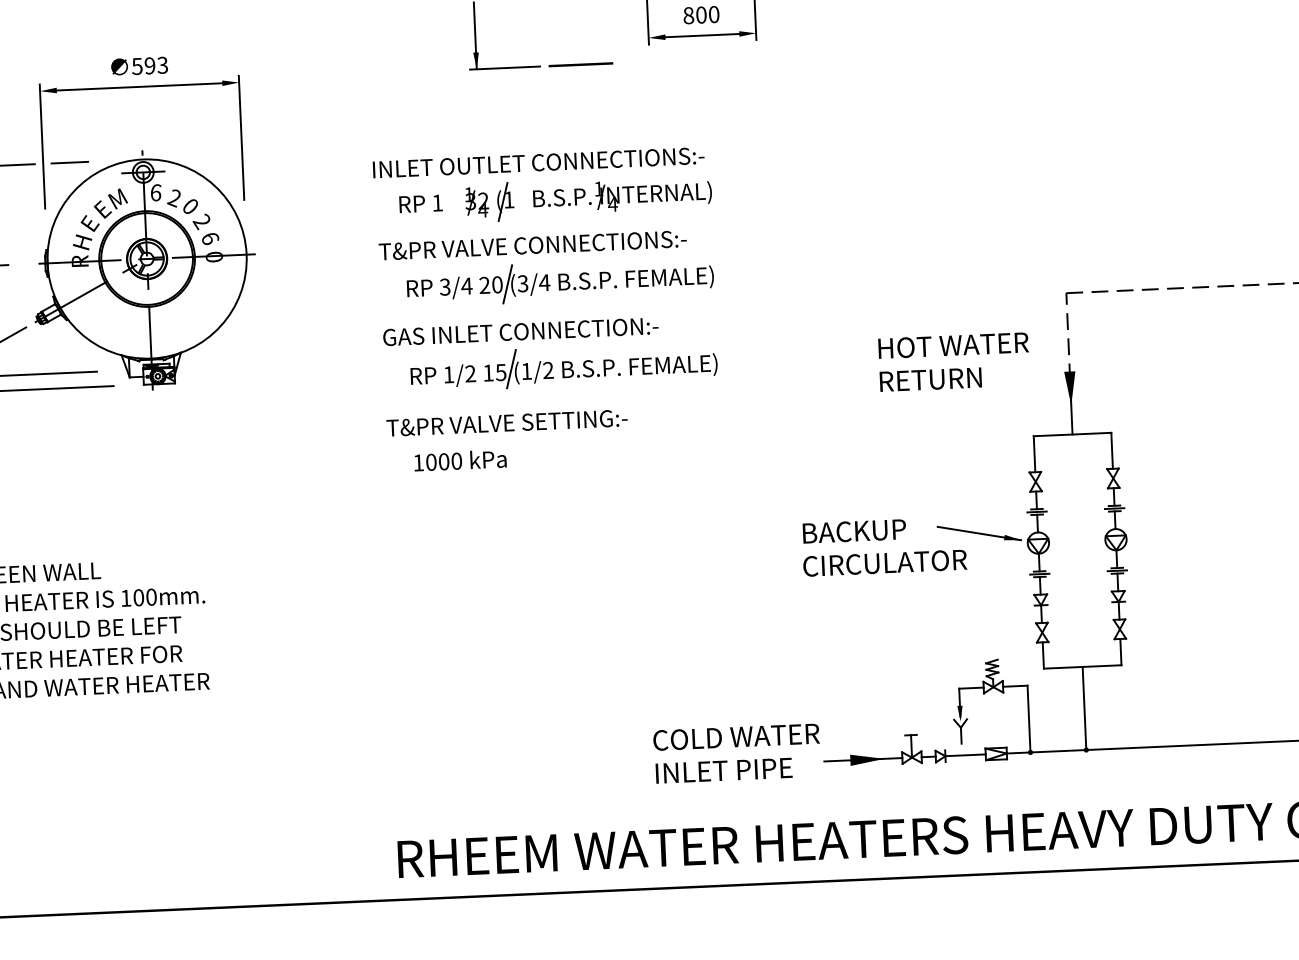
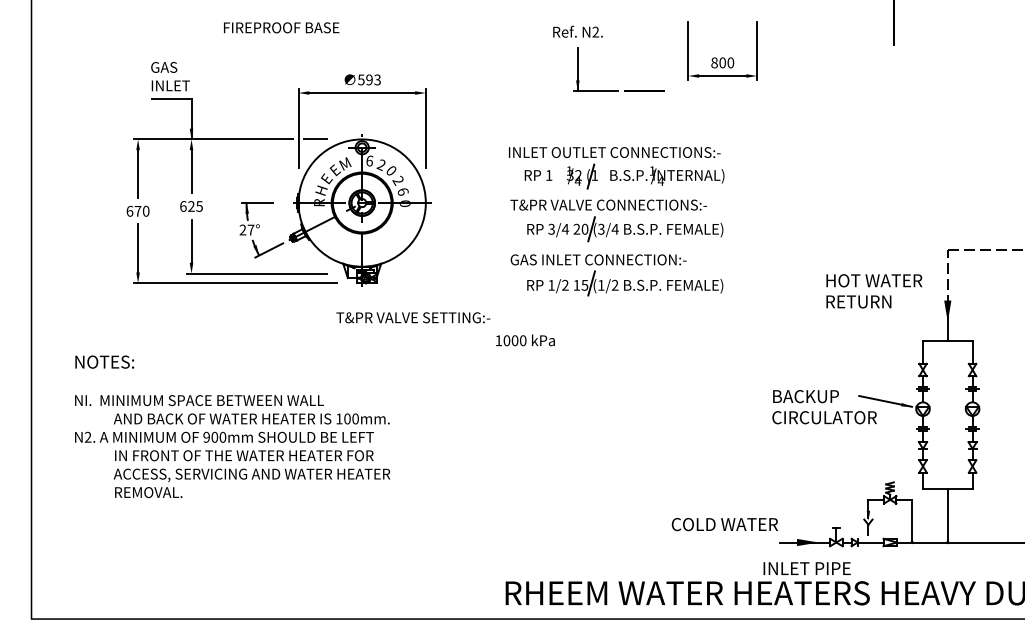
text: (507, 422) -> (413, 317), moved
text: (460, 460) -> (525, 340), moved
text: (723, 770) -> (806, 568), moved

